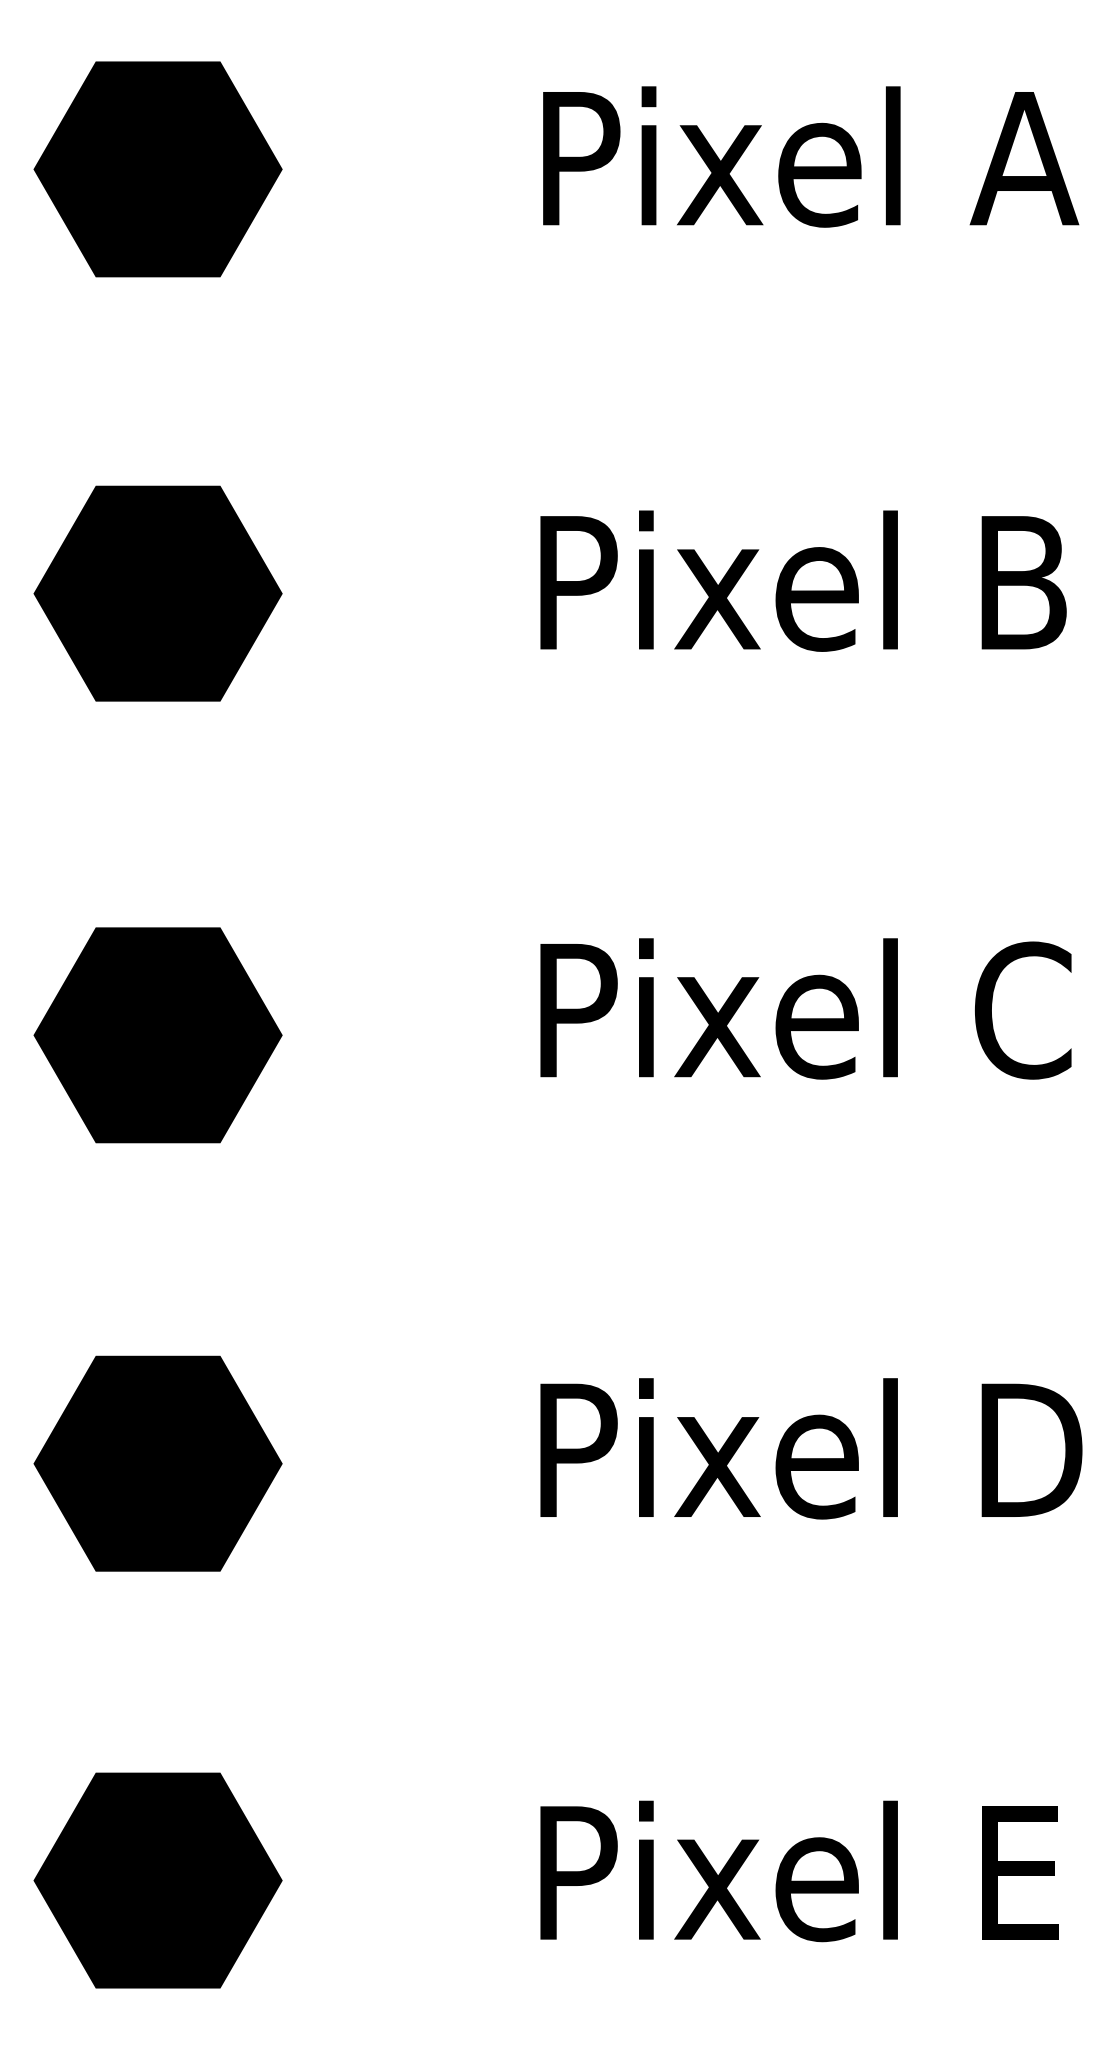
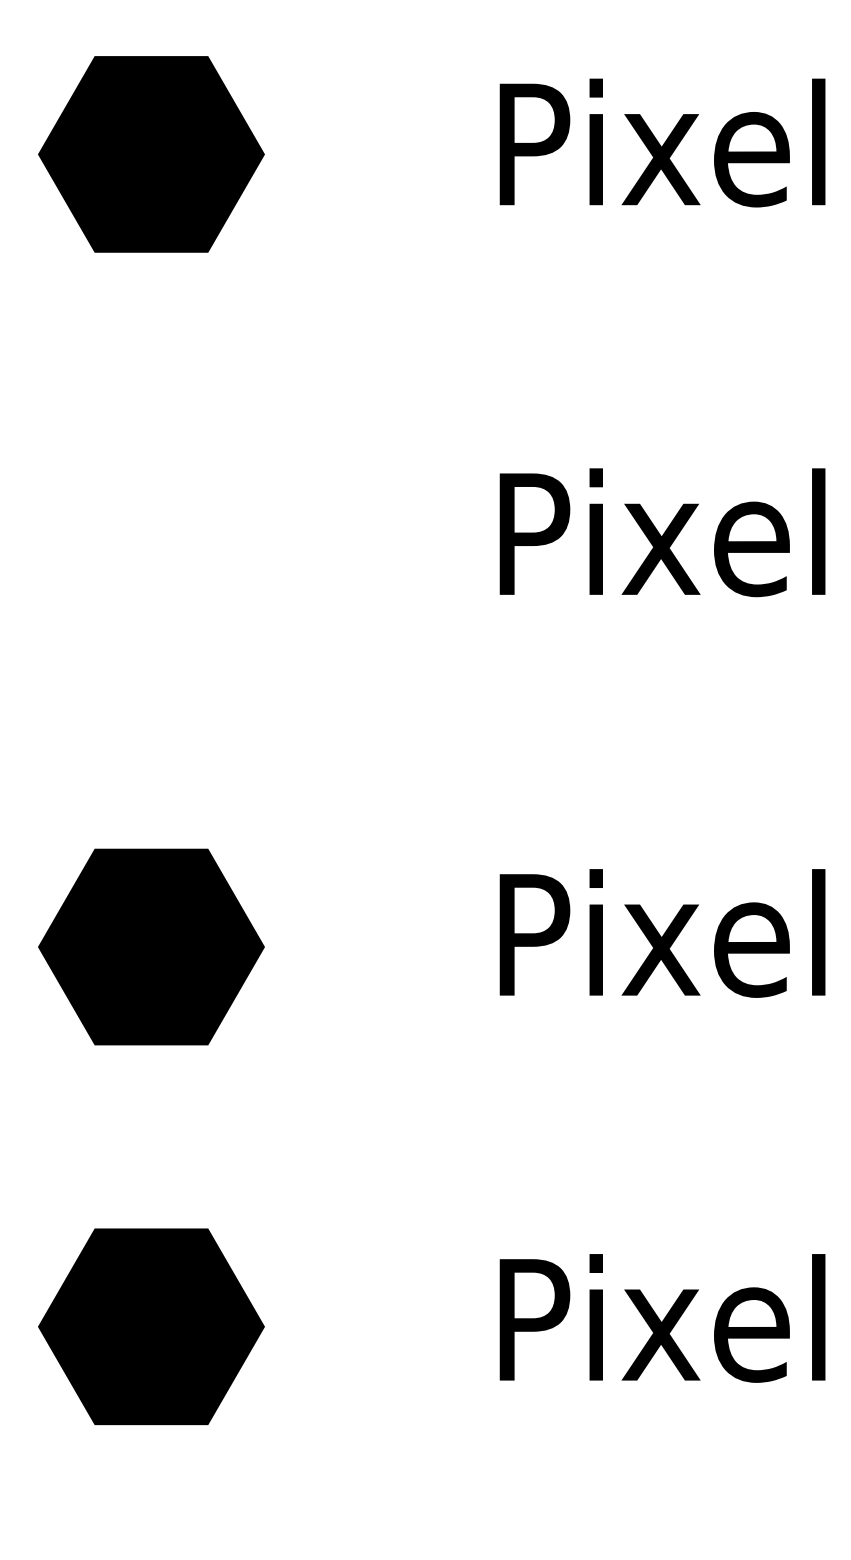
part: (157, 1035) -> (150, 556), removed

